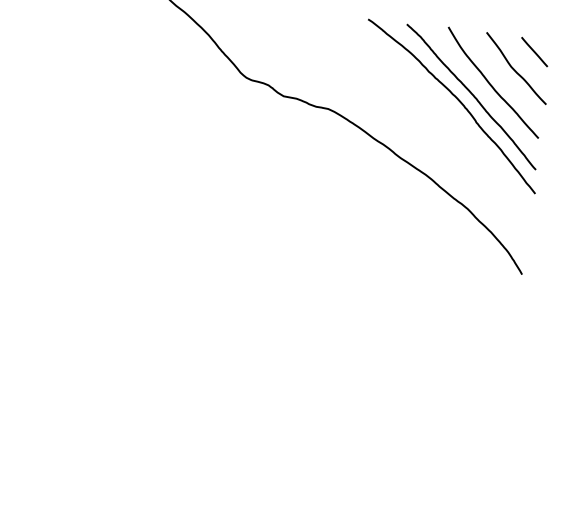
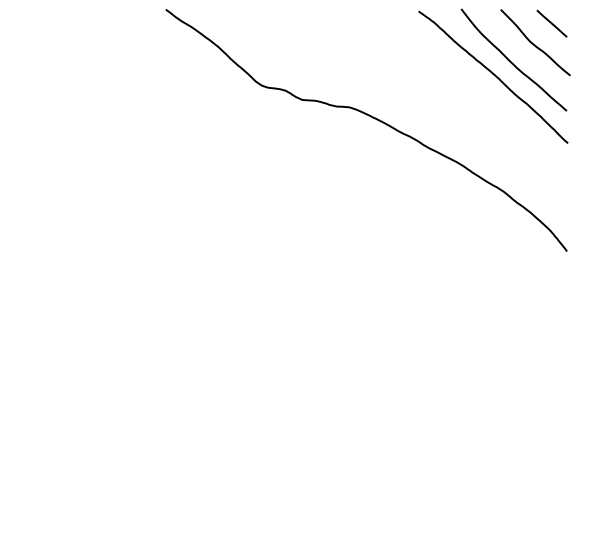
curve: (457, 100) -> (479, 82), removed

